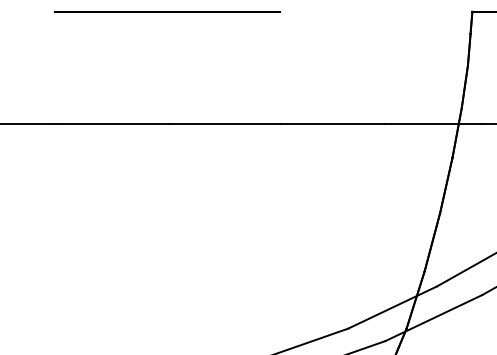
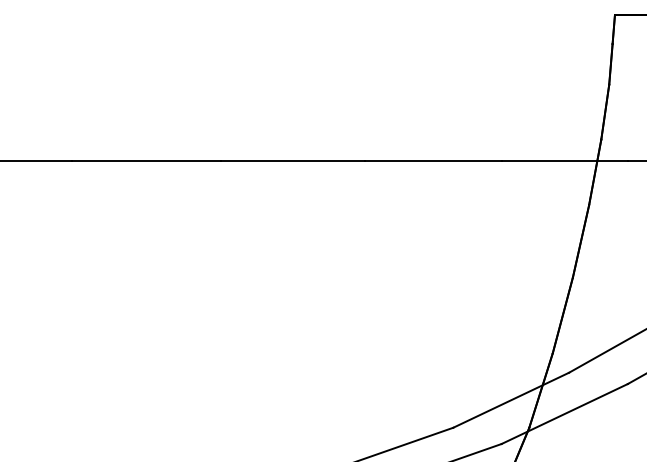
line: (167, 11) -> (218, 14), removed

